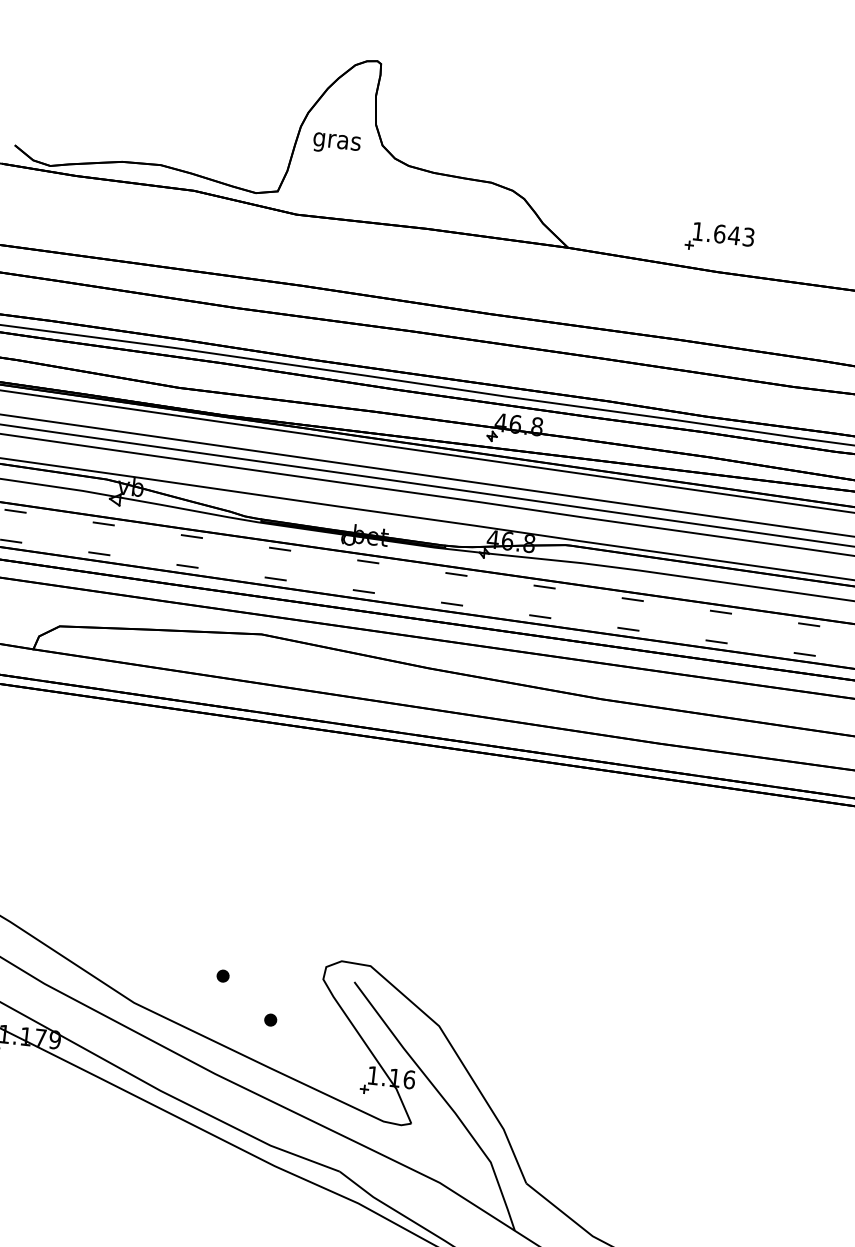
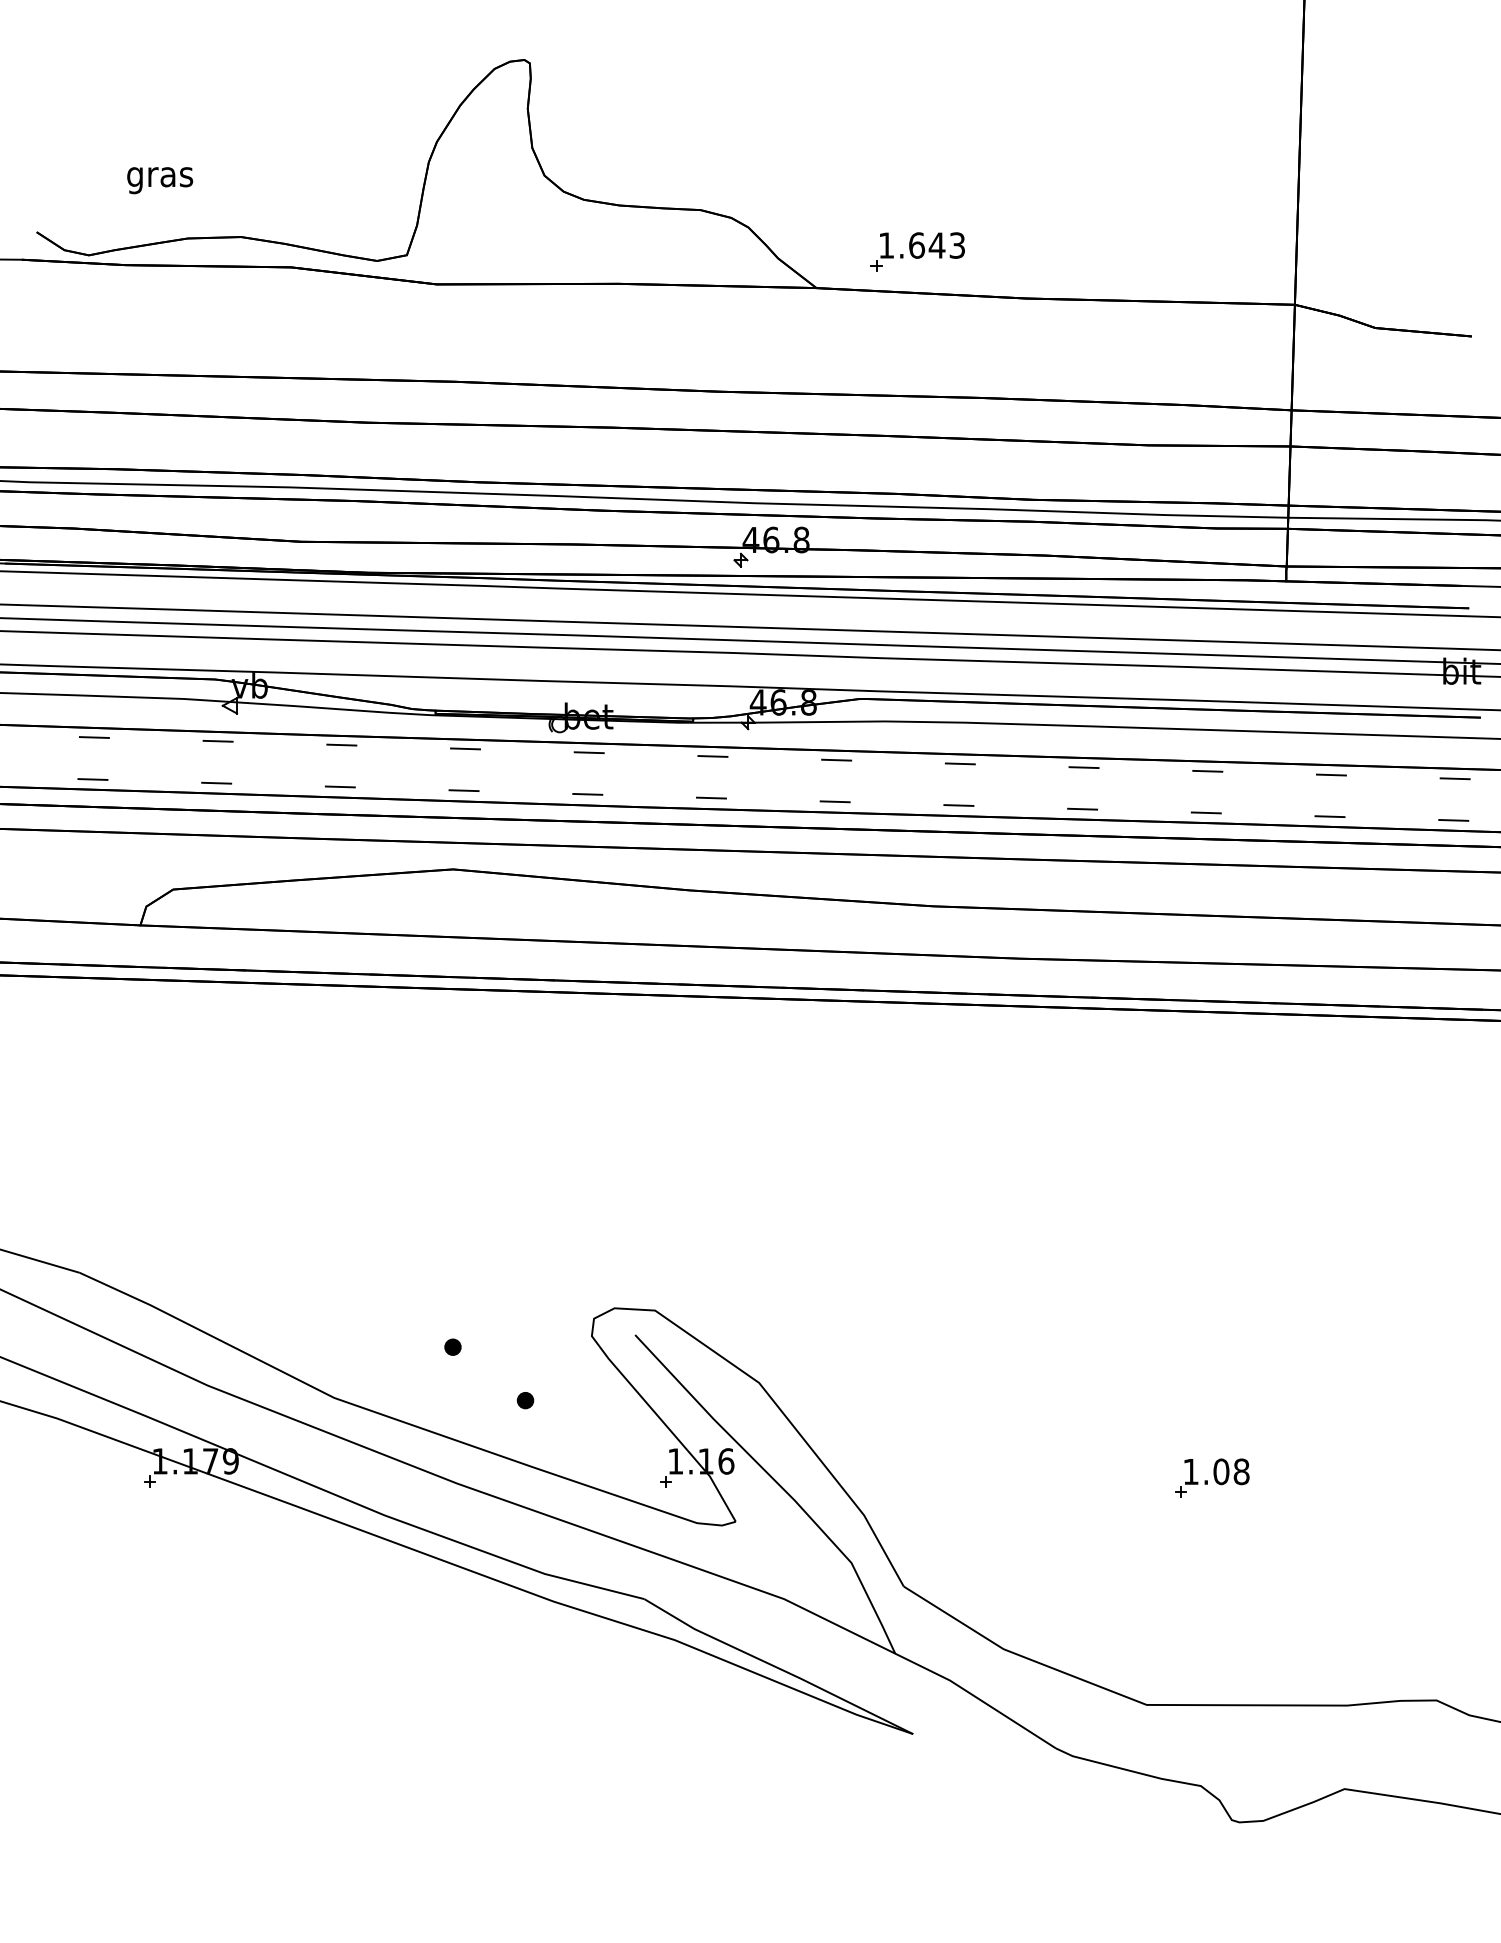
text: (337, 143) -> (160, 180), moved
part: (719, 238) -> (917, 251), moved
part: (755, 1130) -> (1212, 1477), added

